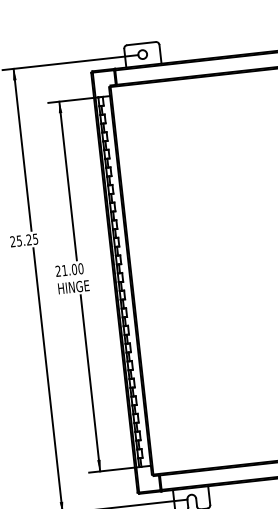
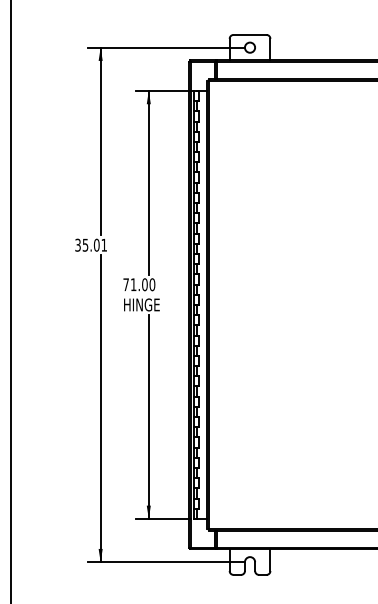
text: (23, 239) -> (90, 244), 25.25 -> 35.01
text: (57, 271) -> (125, 284), 21.00 -> 71.00

